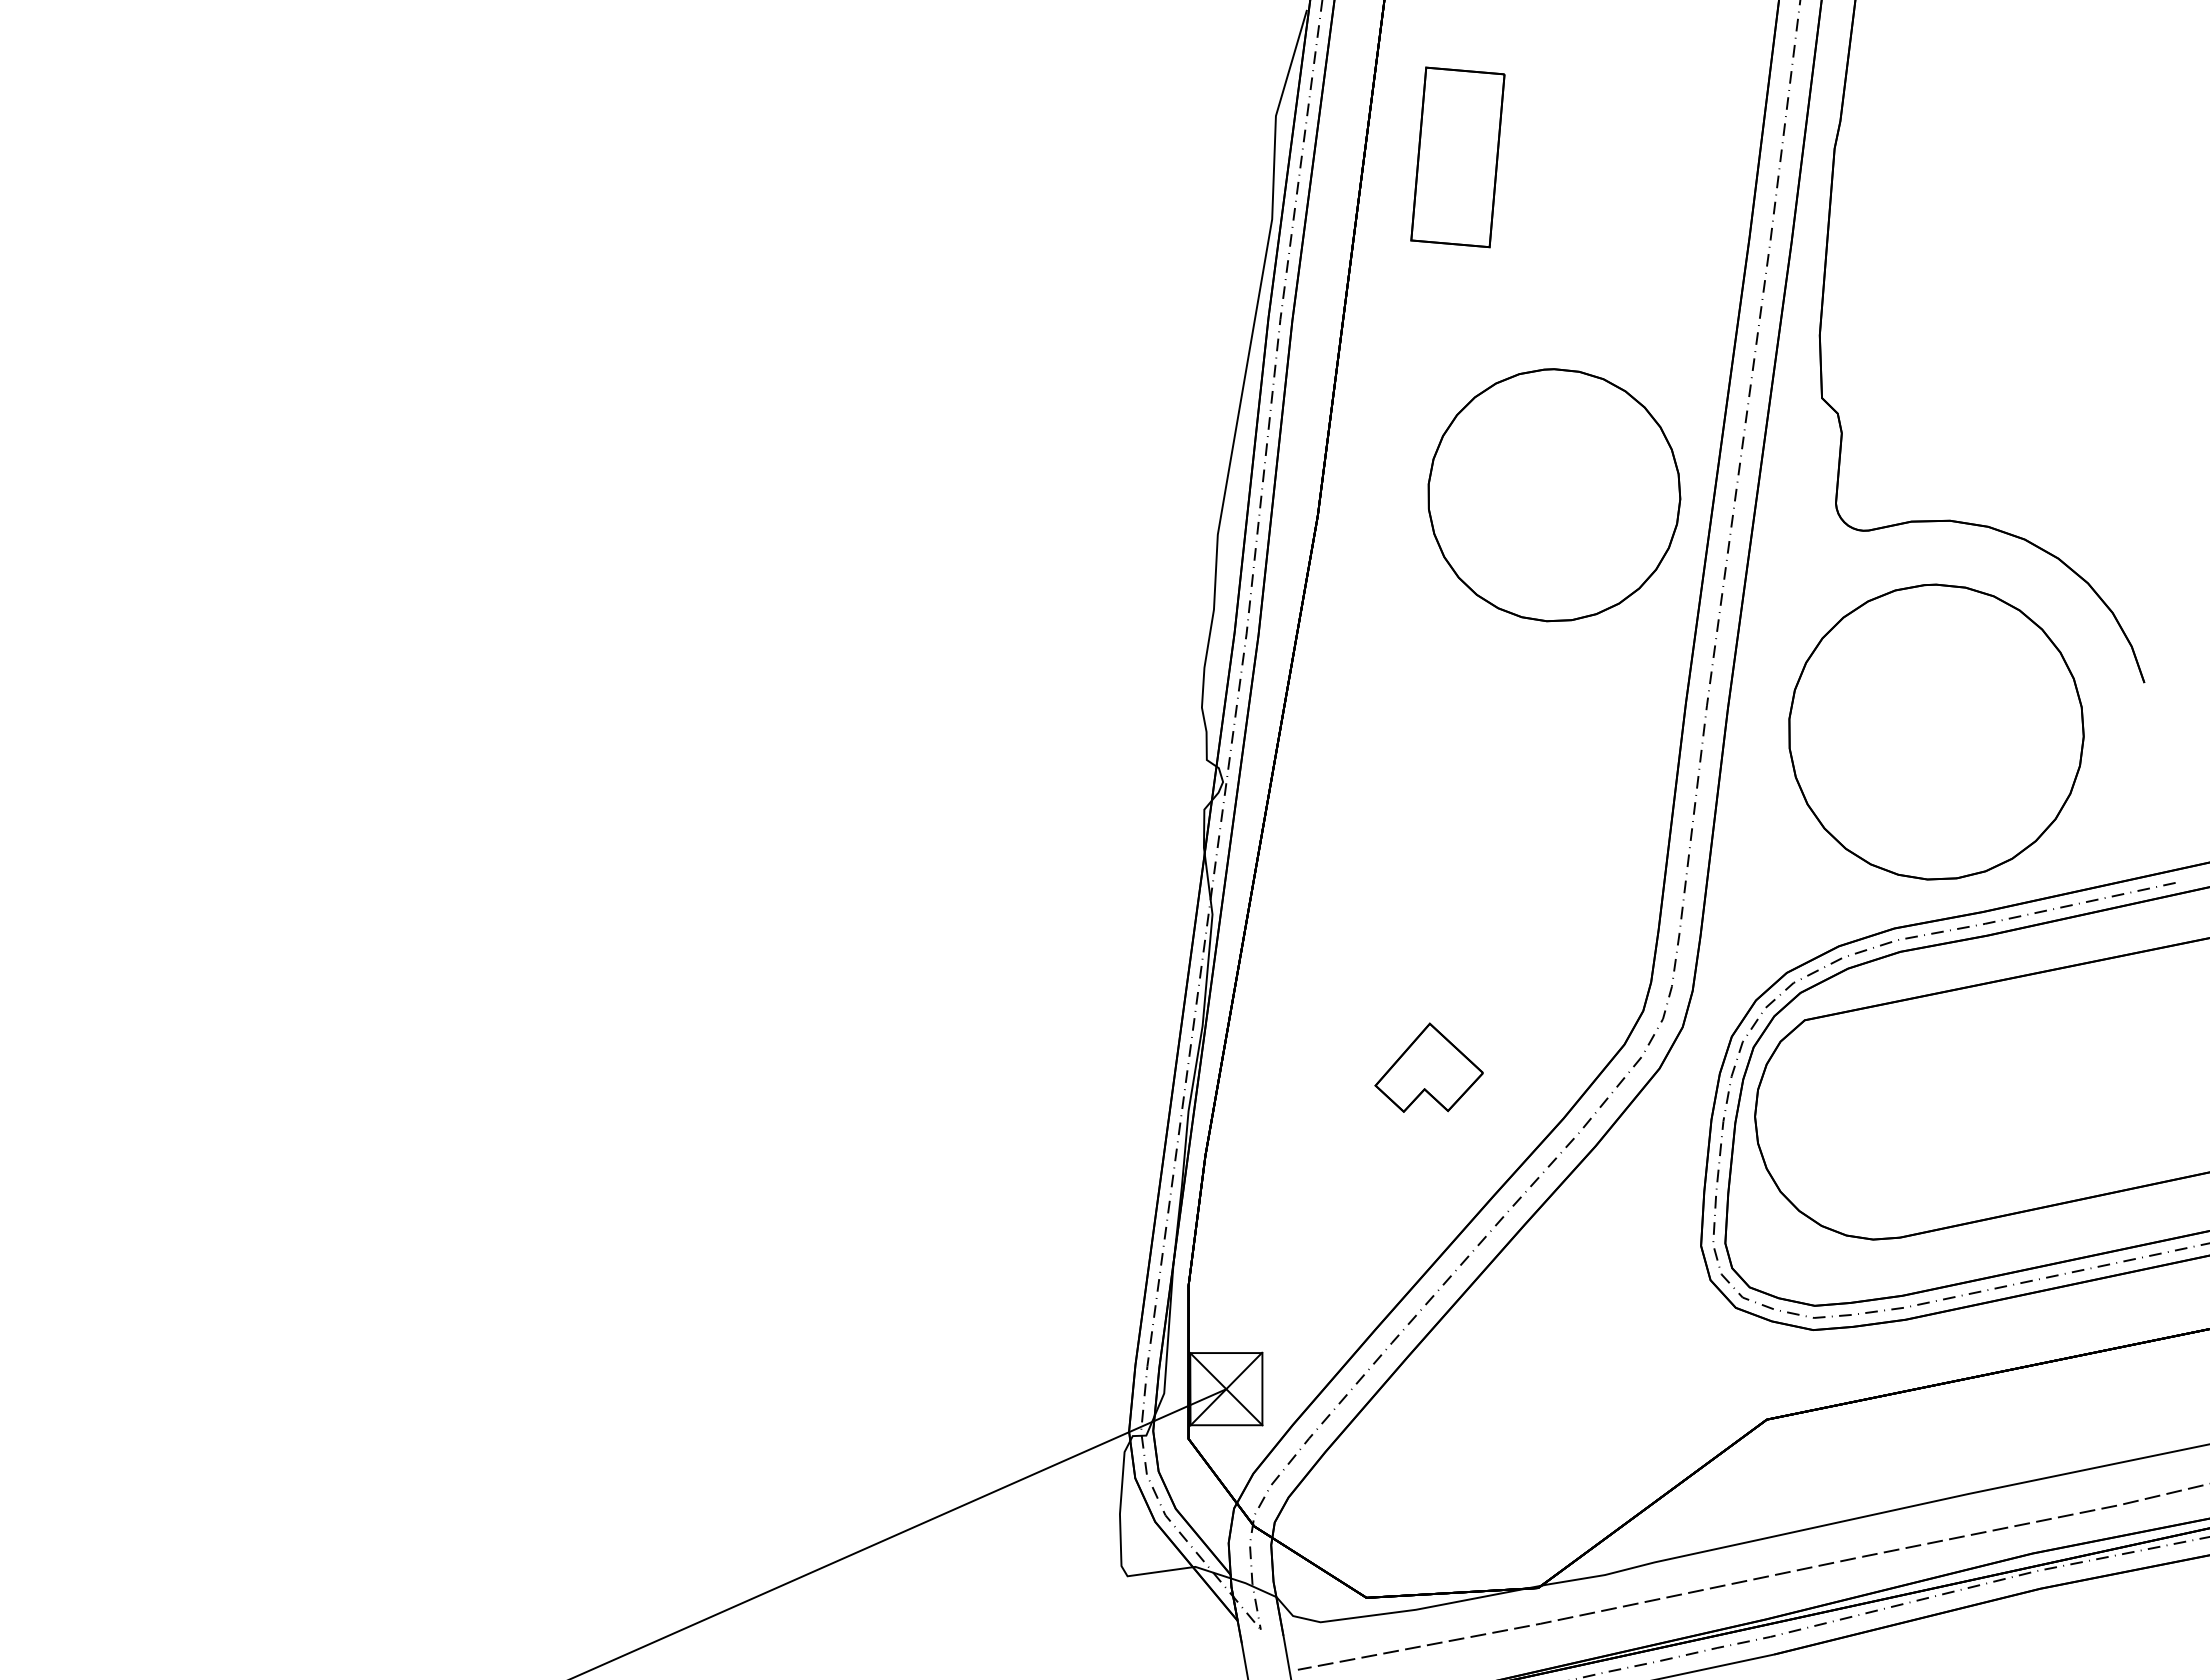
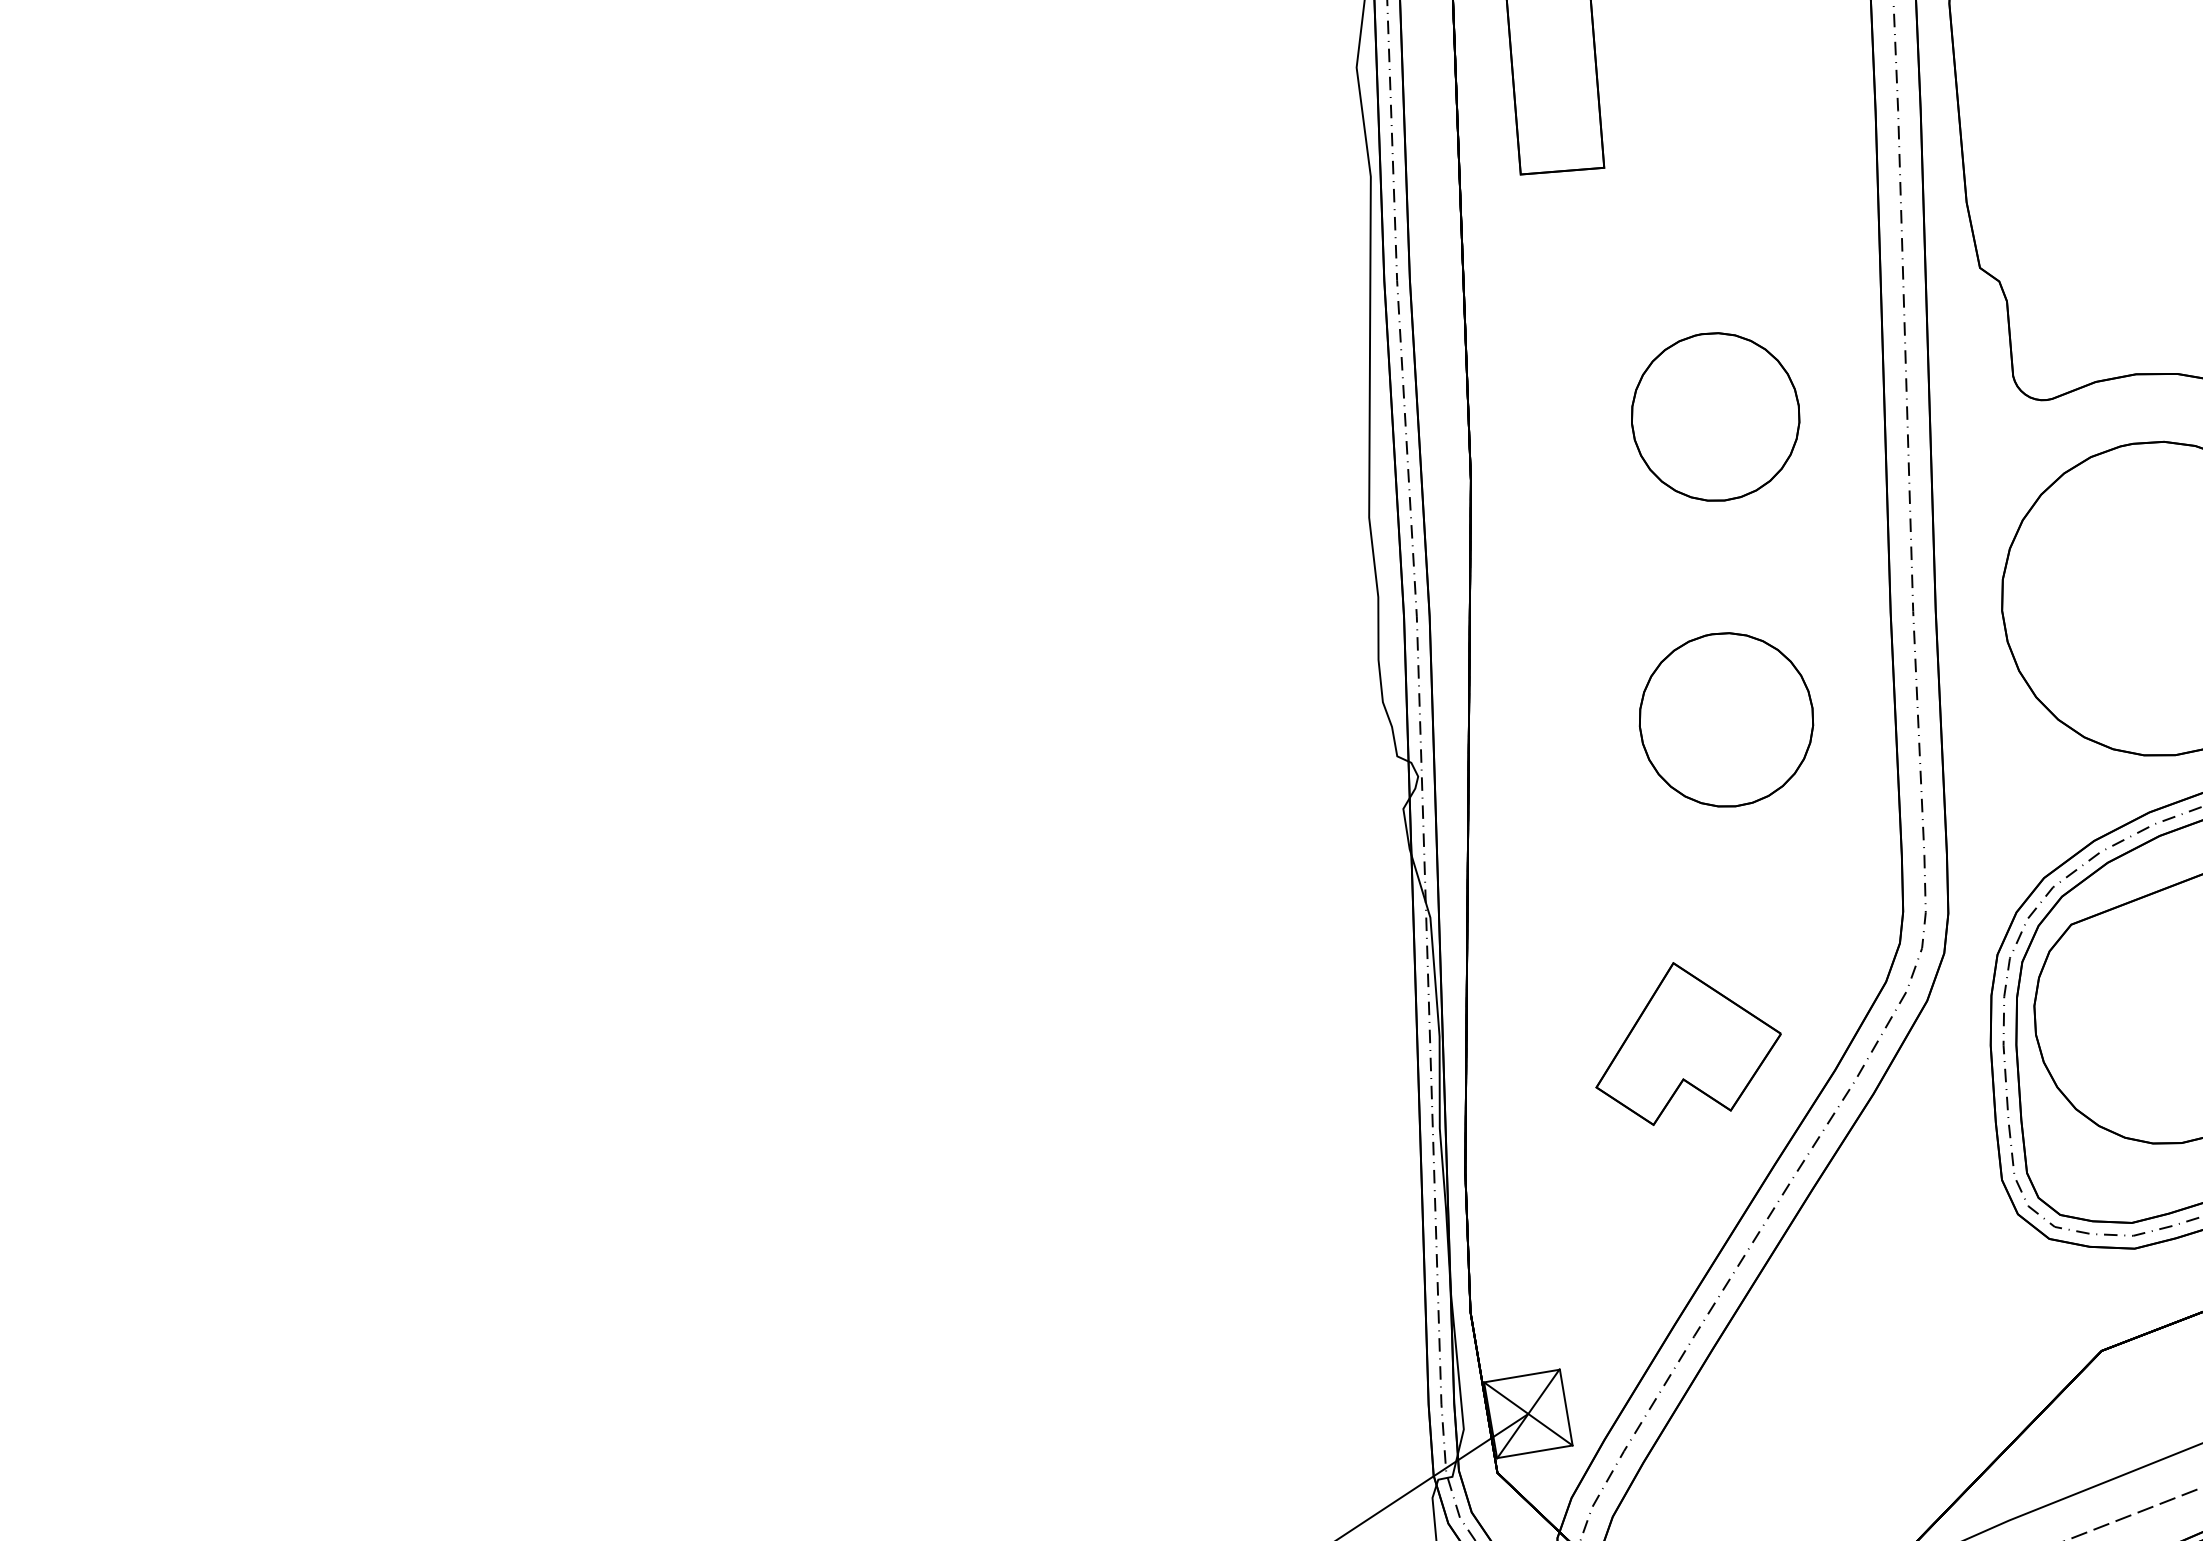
part: (1553, 494) -> (1714, 416), size x0.62
part: (1517, 776) -> (1726, 719), added
part: (1428, 1067) -> (1684, 1040), size x1.67

